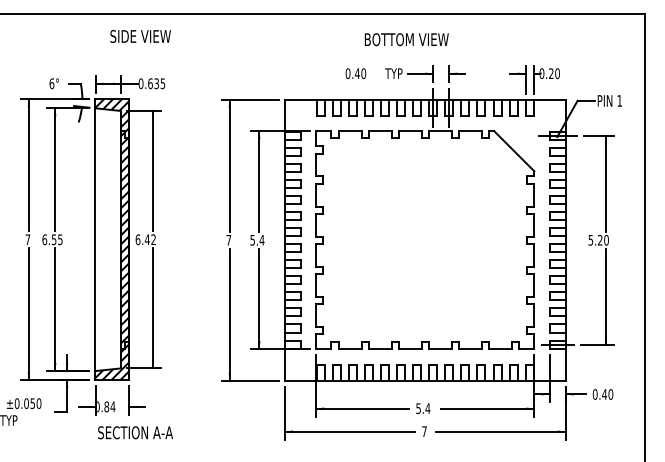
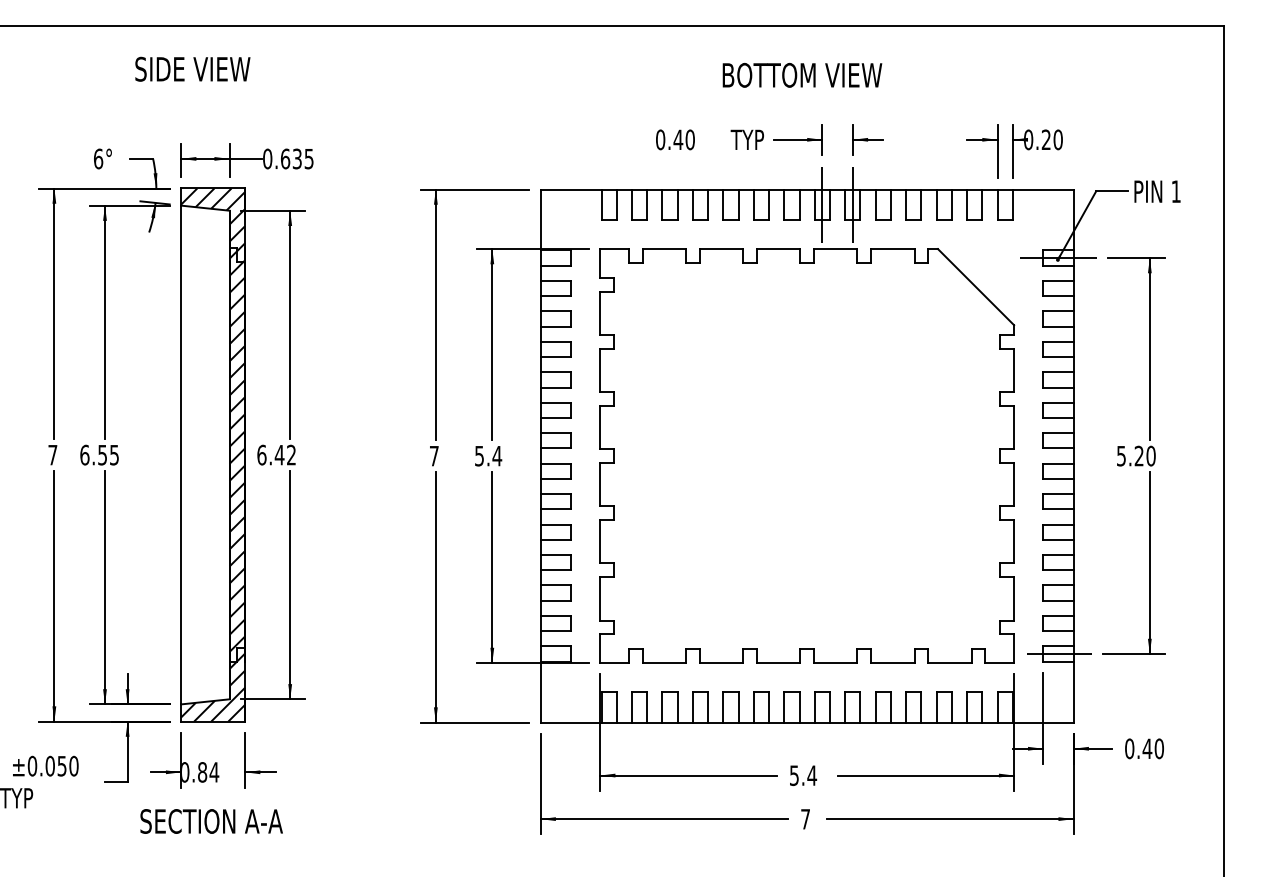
text: (140, 36) -> (192, 69), moved
text: (406, 39) -> (801, 75), moved
text: (135, 432) -> (211, 820), moved

